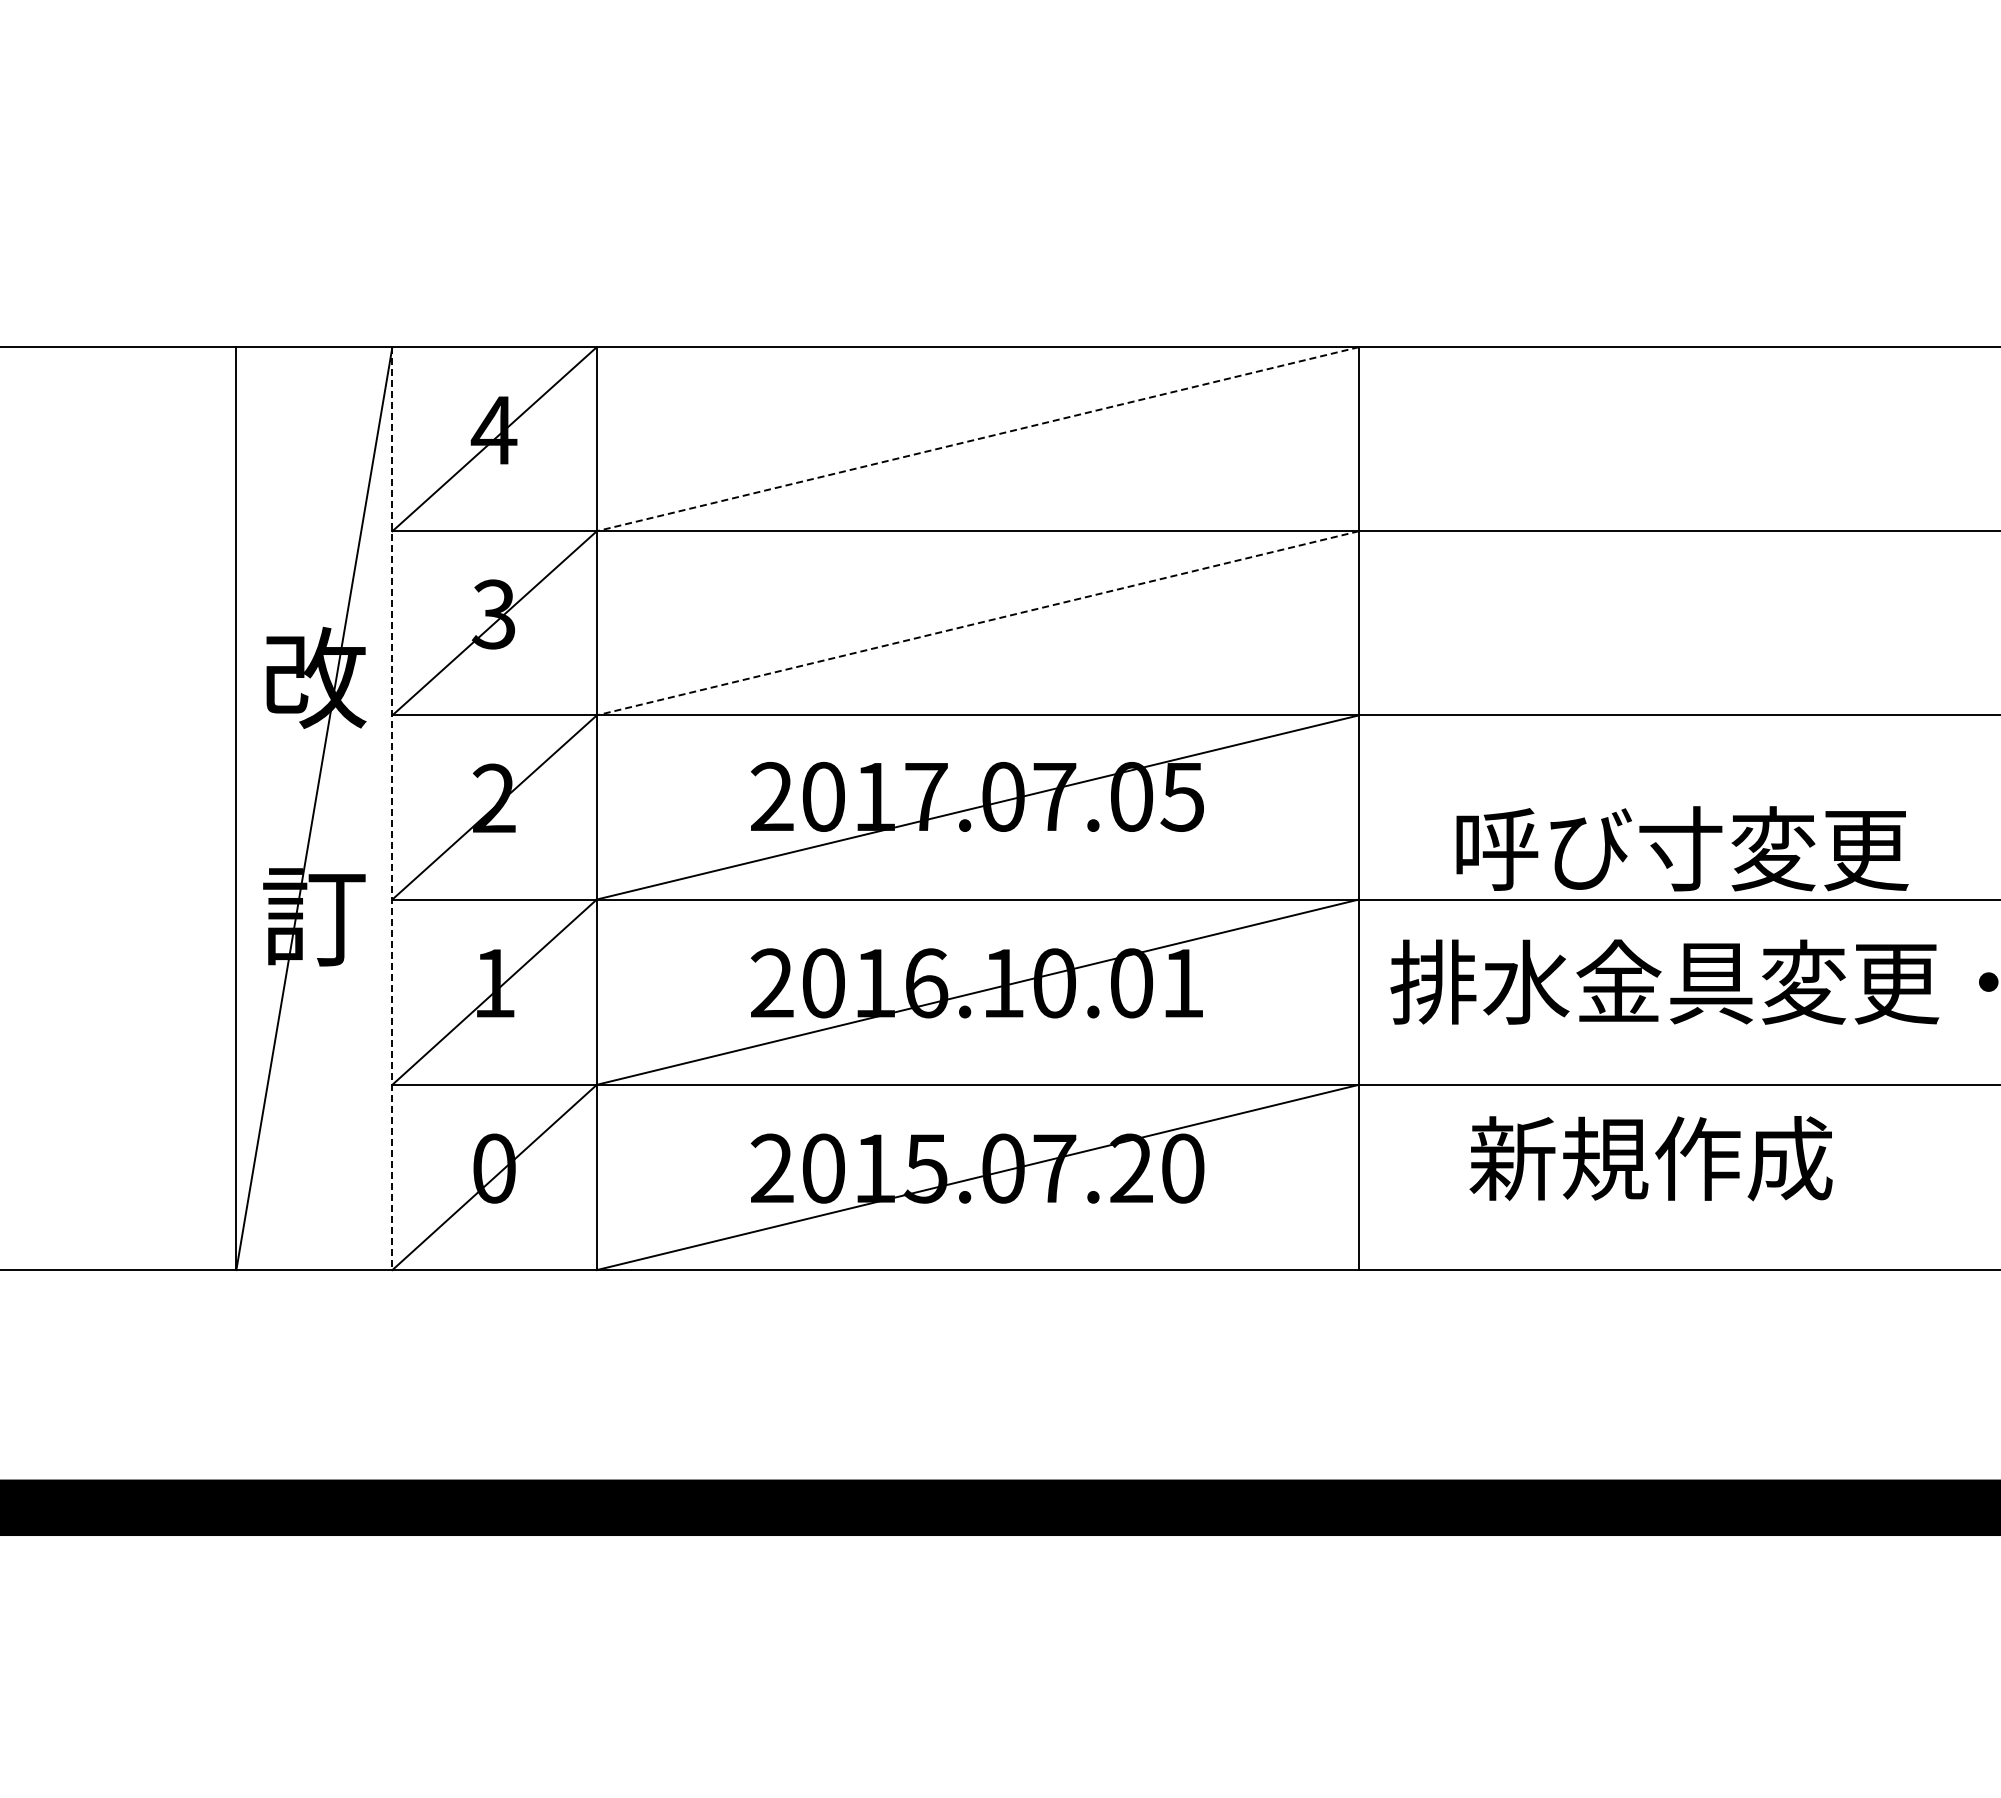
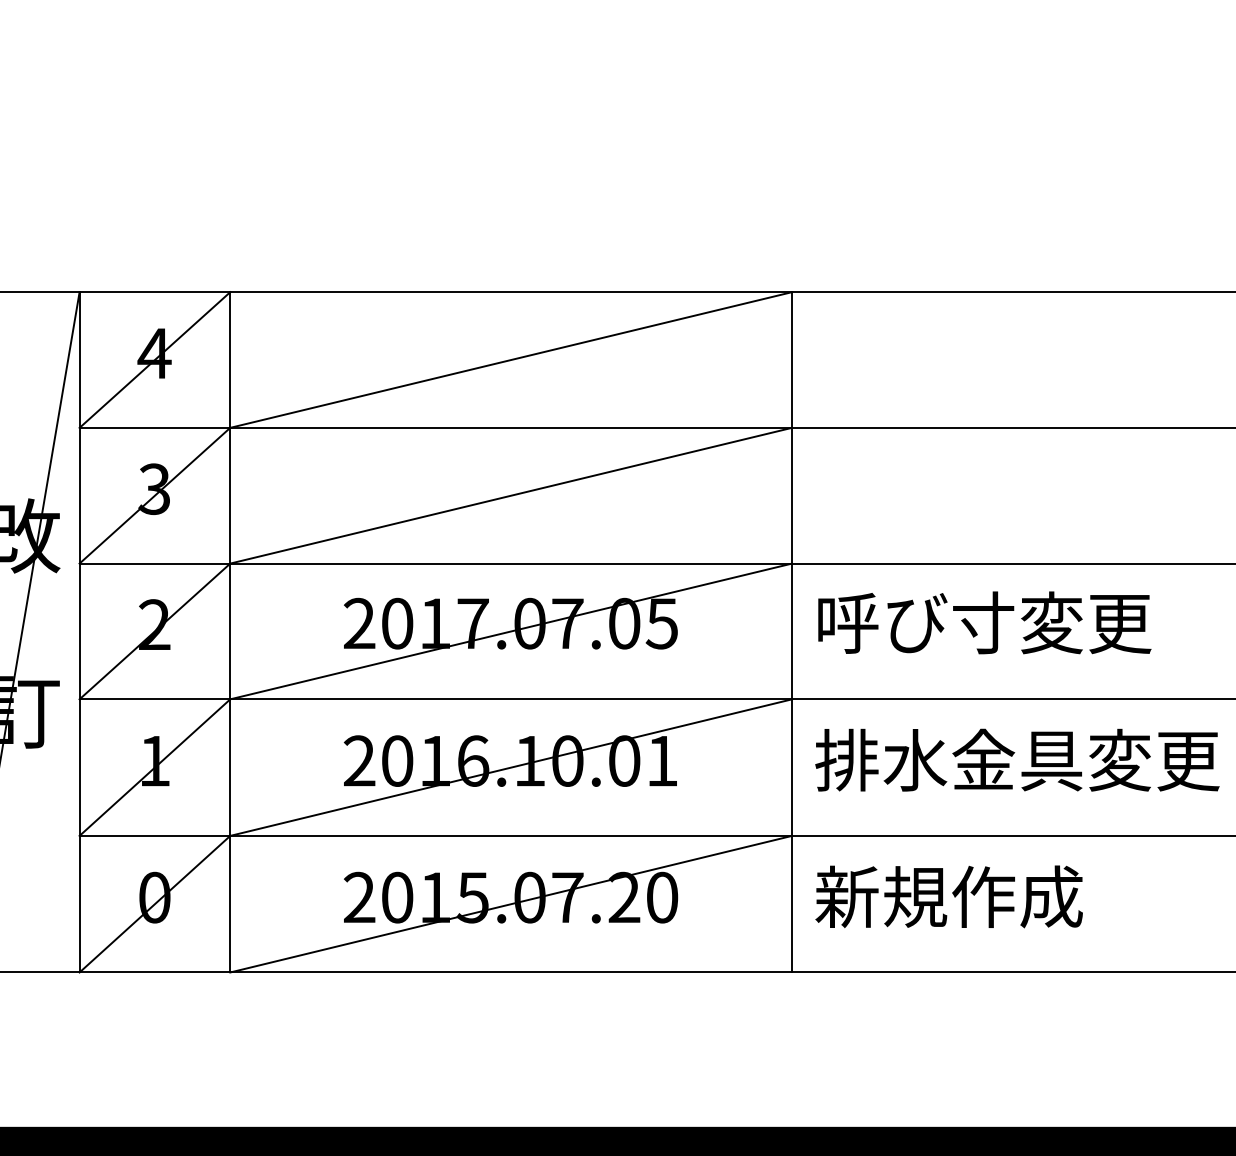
line: (977, 439) -> (510, 360), dashed -> solid
line: (977, 623) -> (510, 495), dashed -> solid
line: (392, 809) -> (79, 632), dashed -> solid
text: (1682, 848) -> (984, 622), moved
text: (1650, 1158) -> (948, 896), moved

